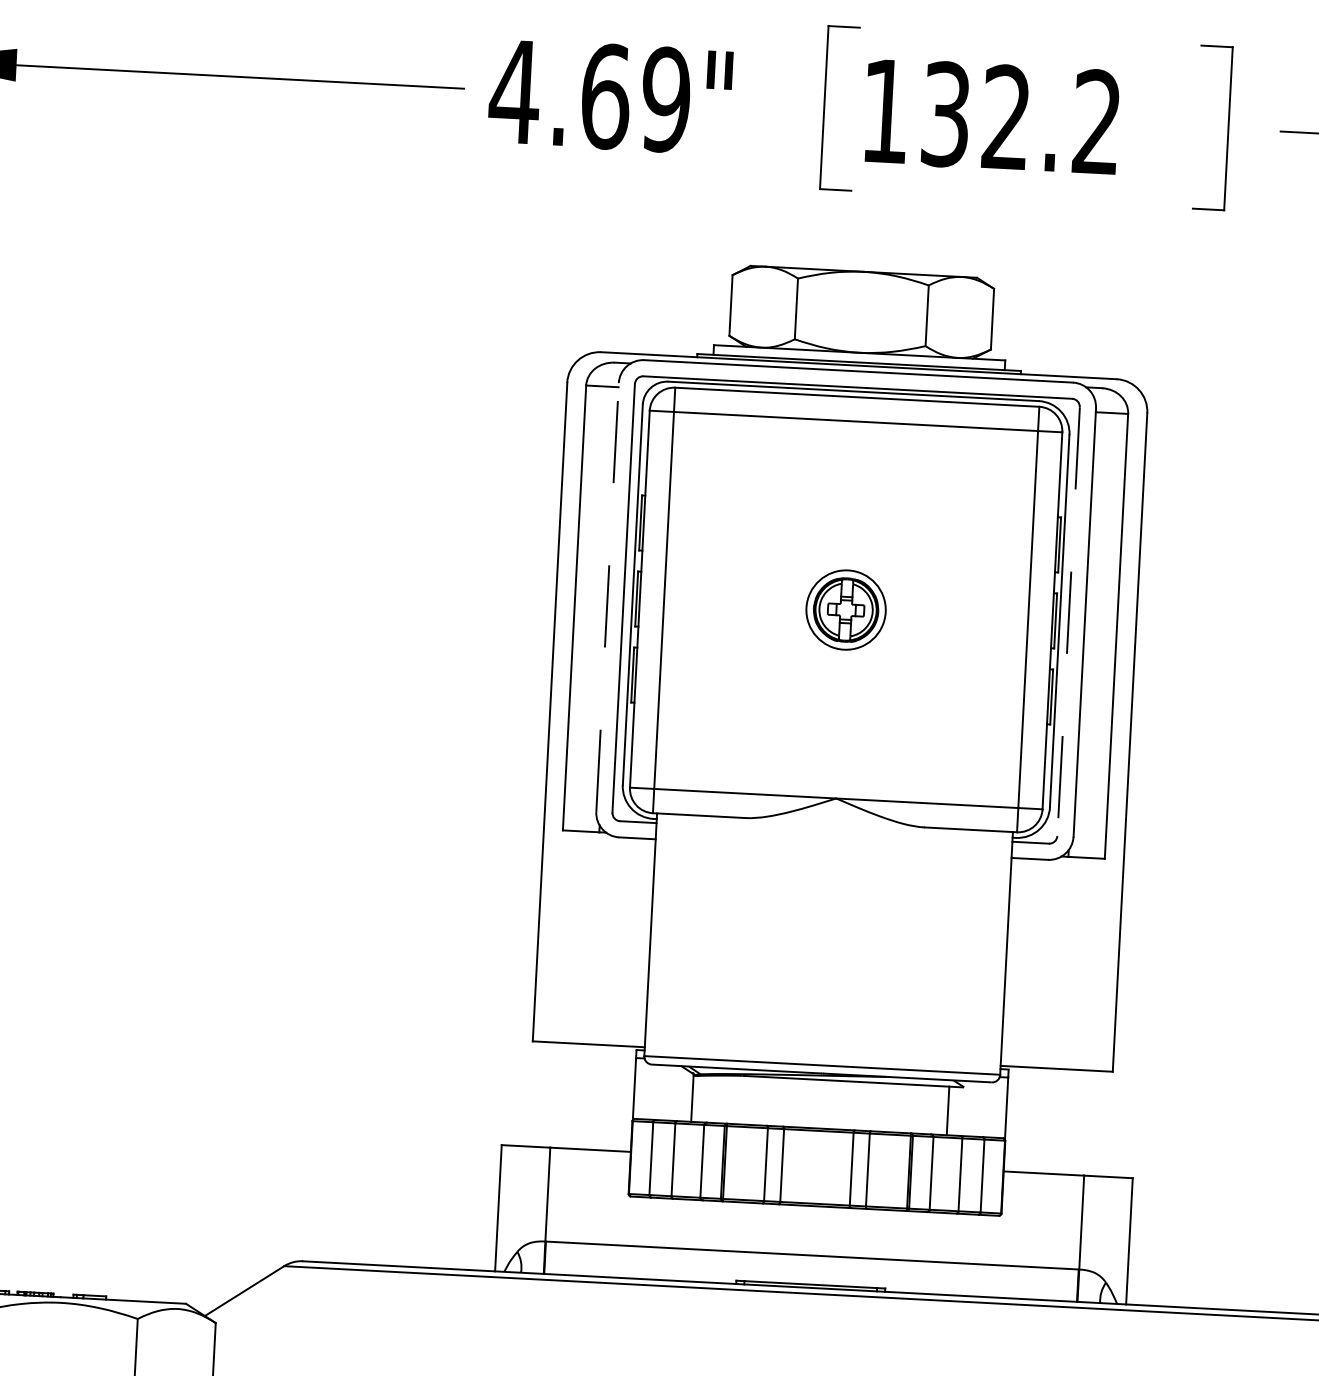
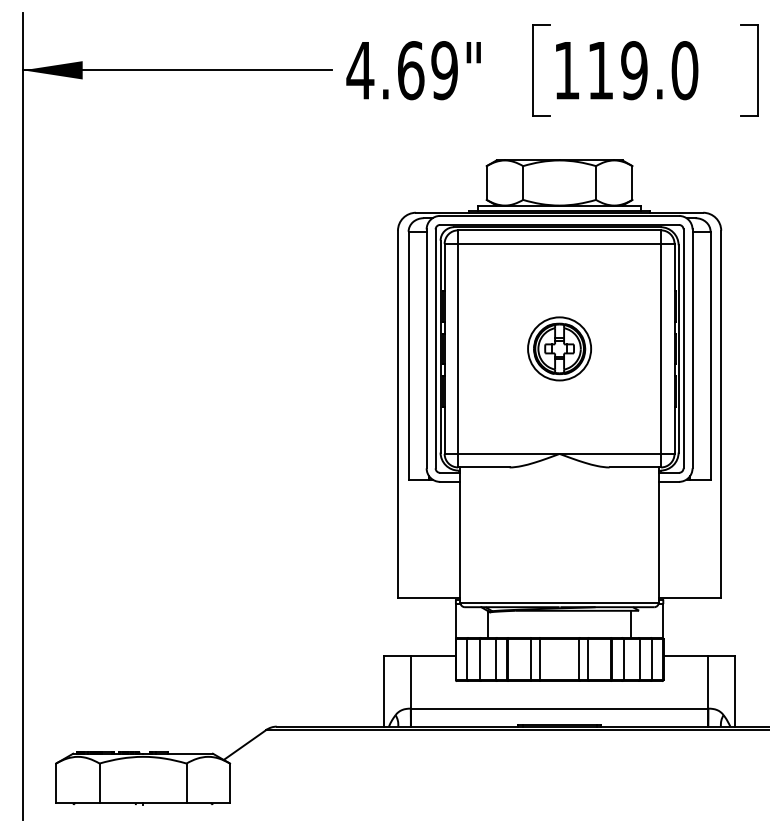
text: (1022, 118) -> (643, 70), 132.2 -> 119.0
line: (607, 596) -> (426, 348), dashed -> solid
part: (846, 609) -> (559, 348), size x1.43
line: (1068, 622) -> (683, 349), dashed -> solid

